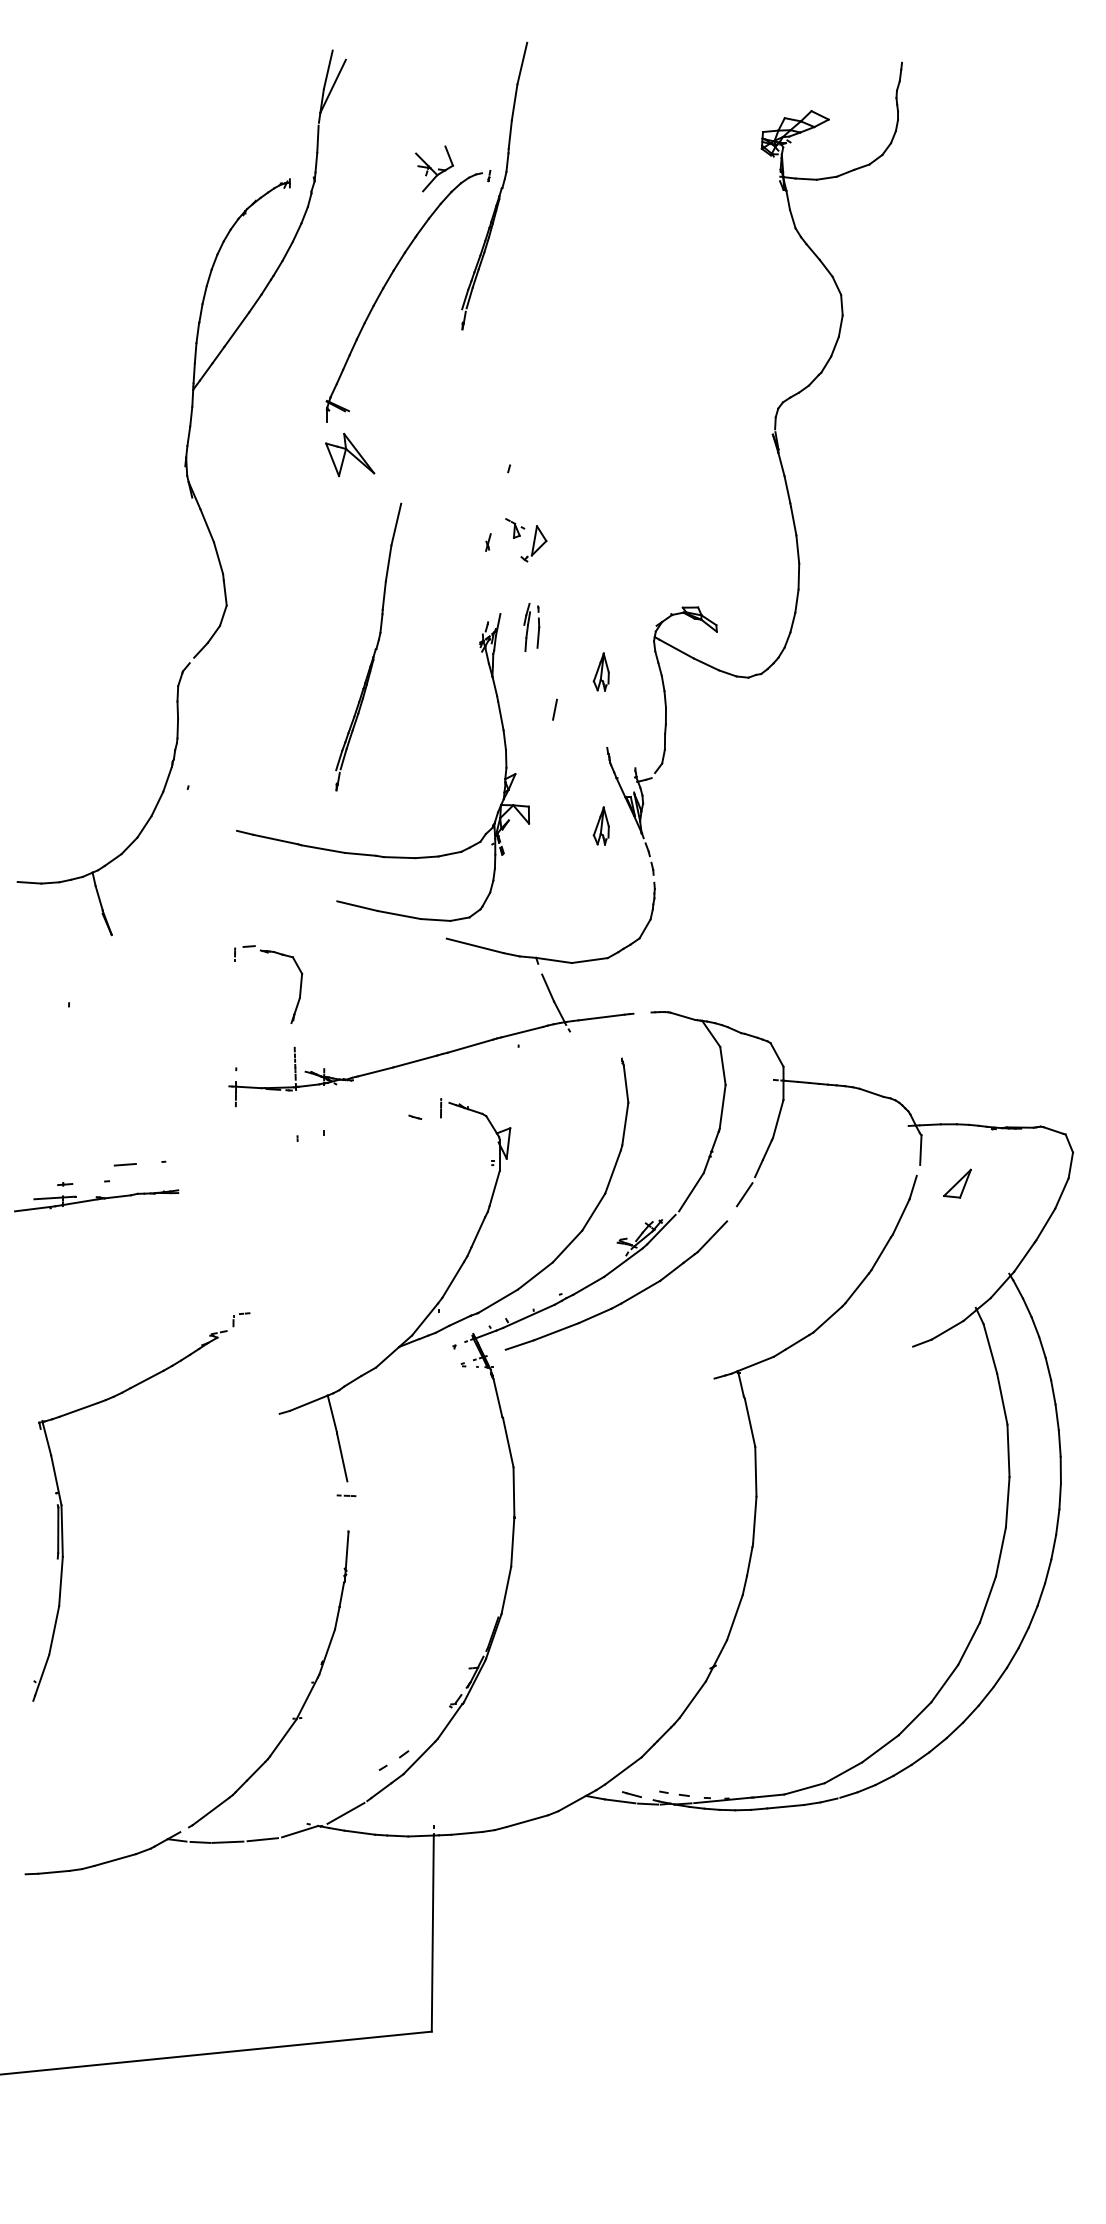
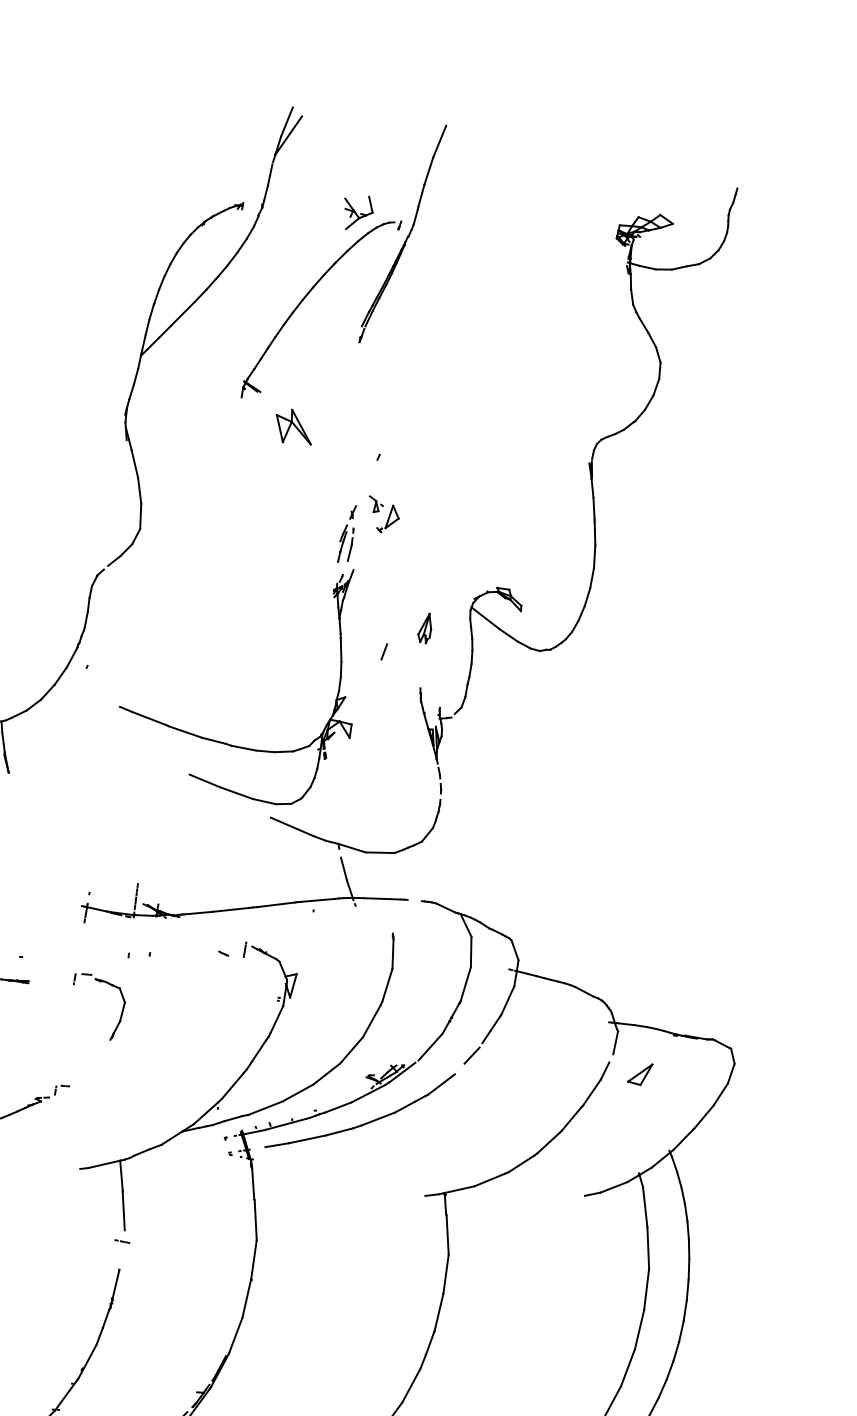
part: (350, 454) -> (294, 426), moved
part: (531, 627) -> (345, 544), moved
part: (374, 649) -> (250, 582), removed
part: (600, 825) -> (405, 748), removed
part: (268, 953) -> (101, 982), moved

